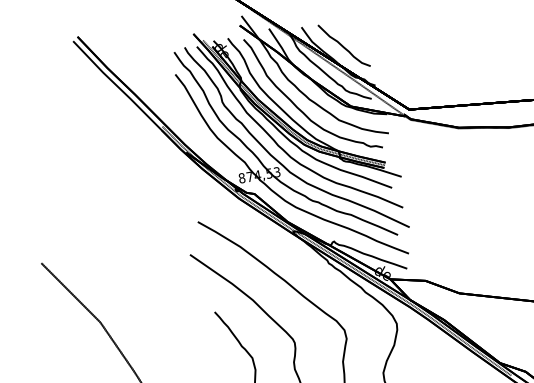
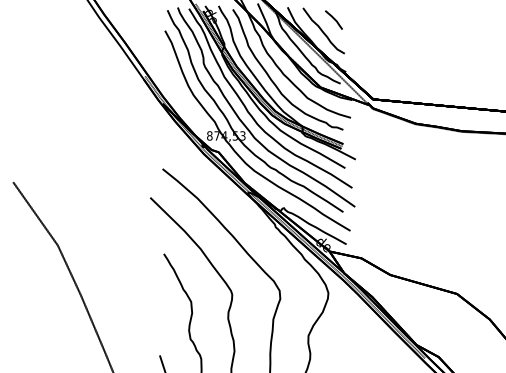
part: (352, 31) -> (333, 19), added

